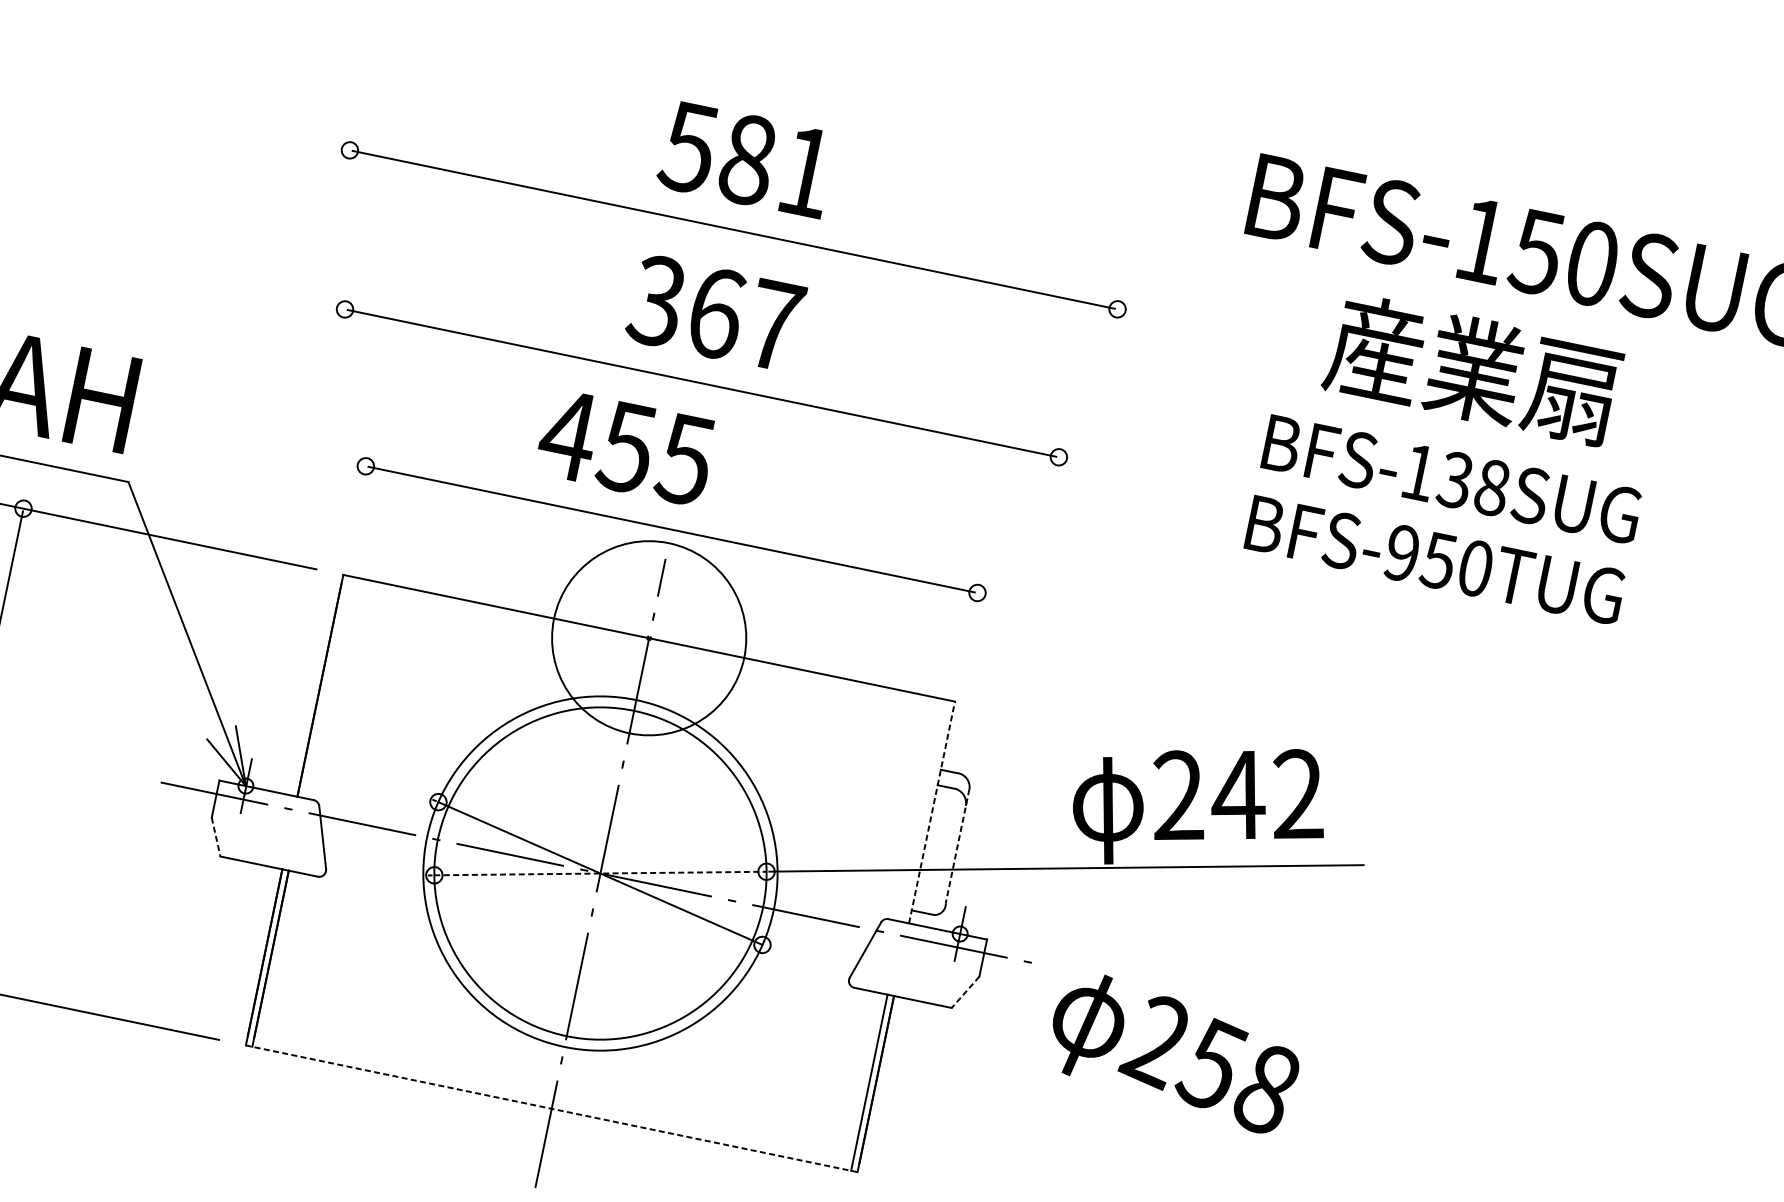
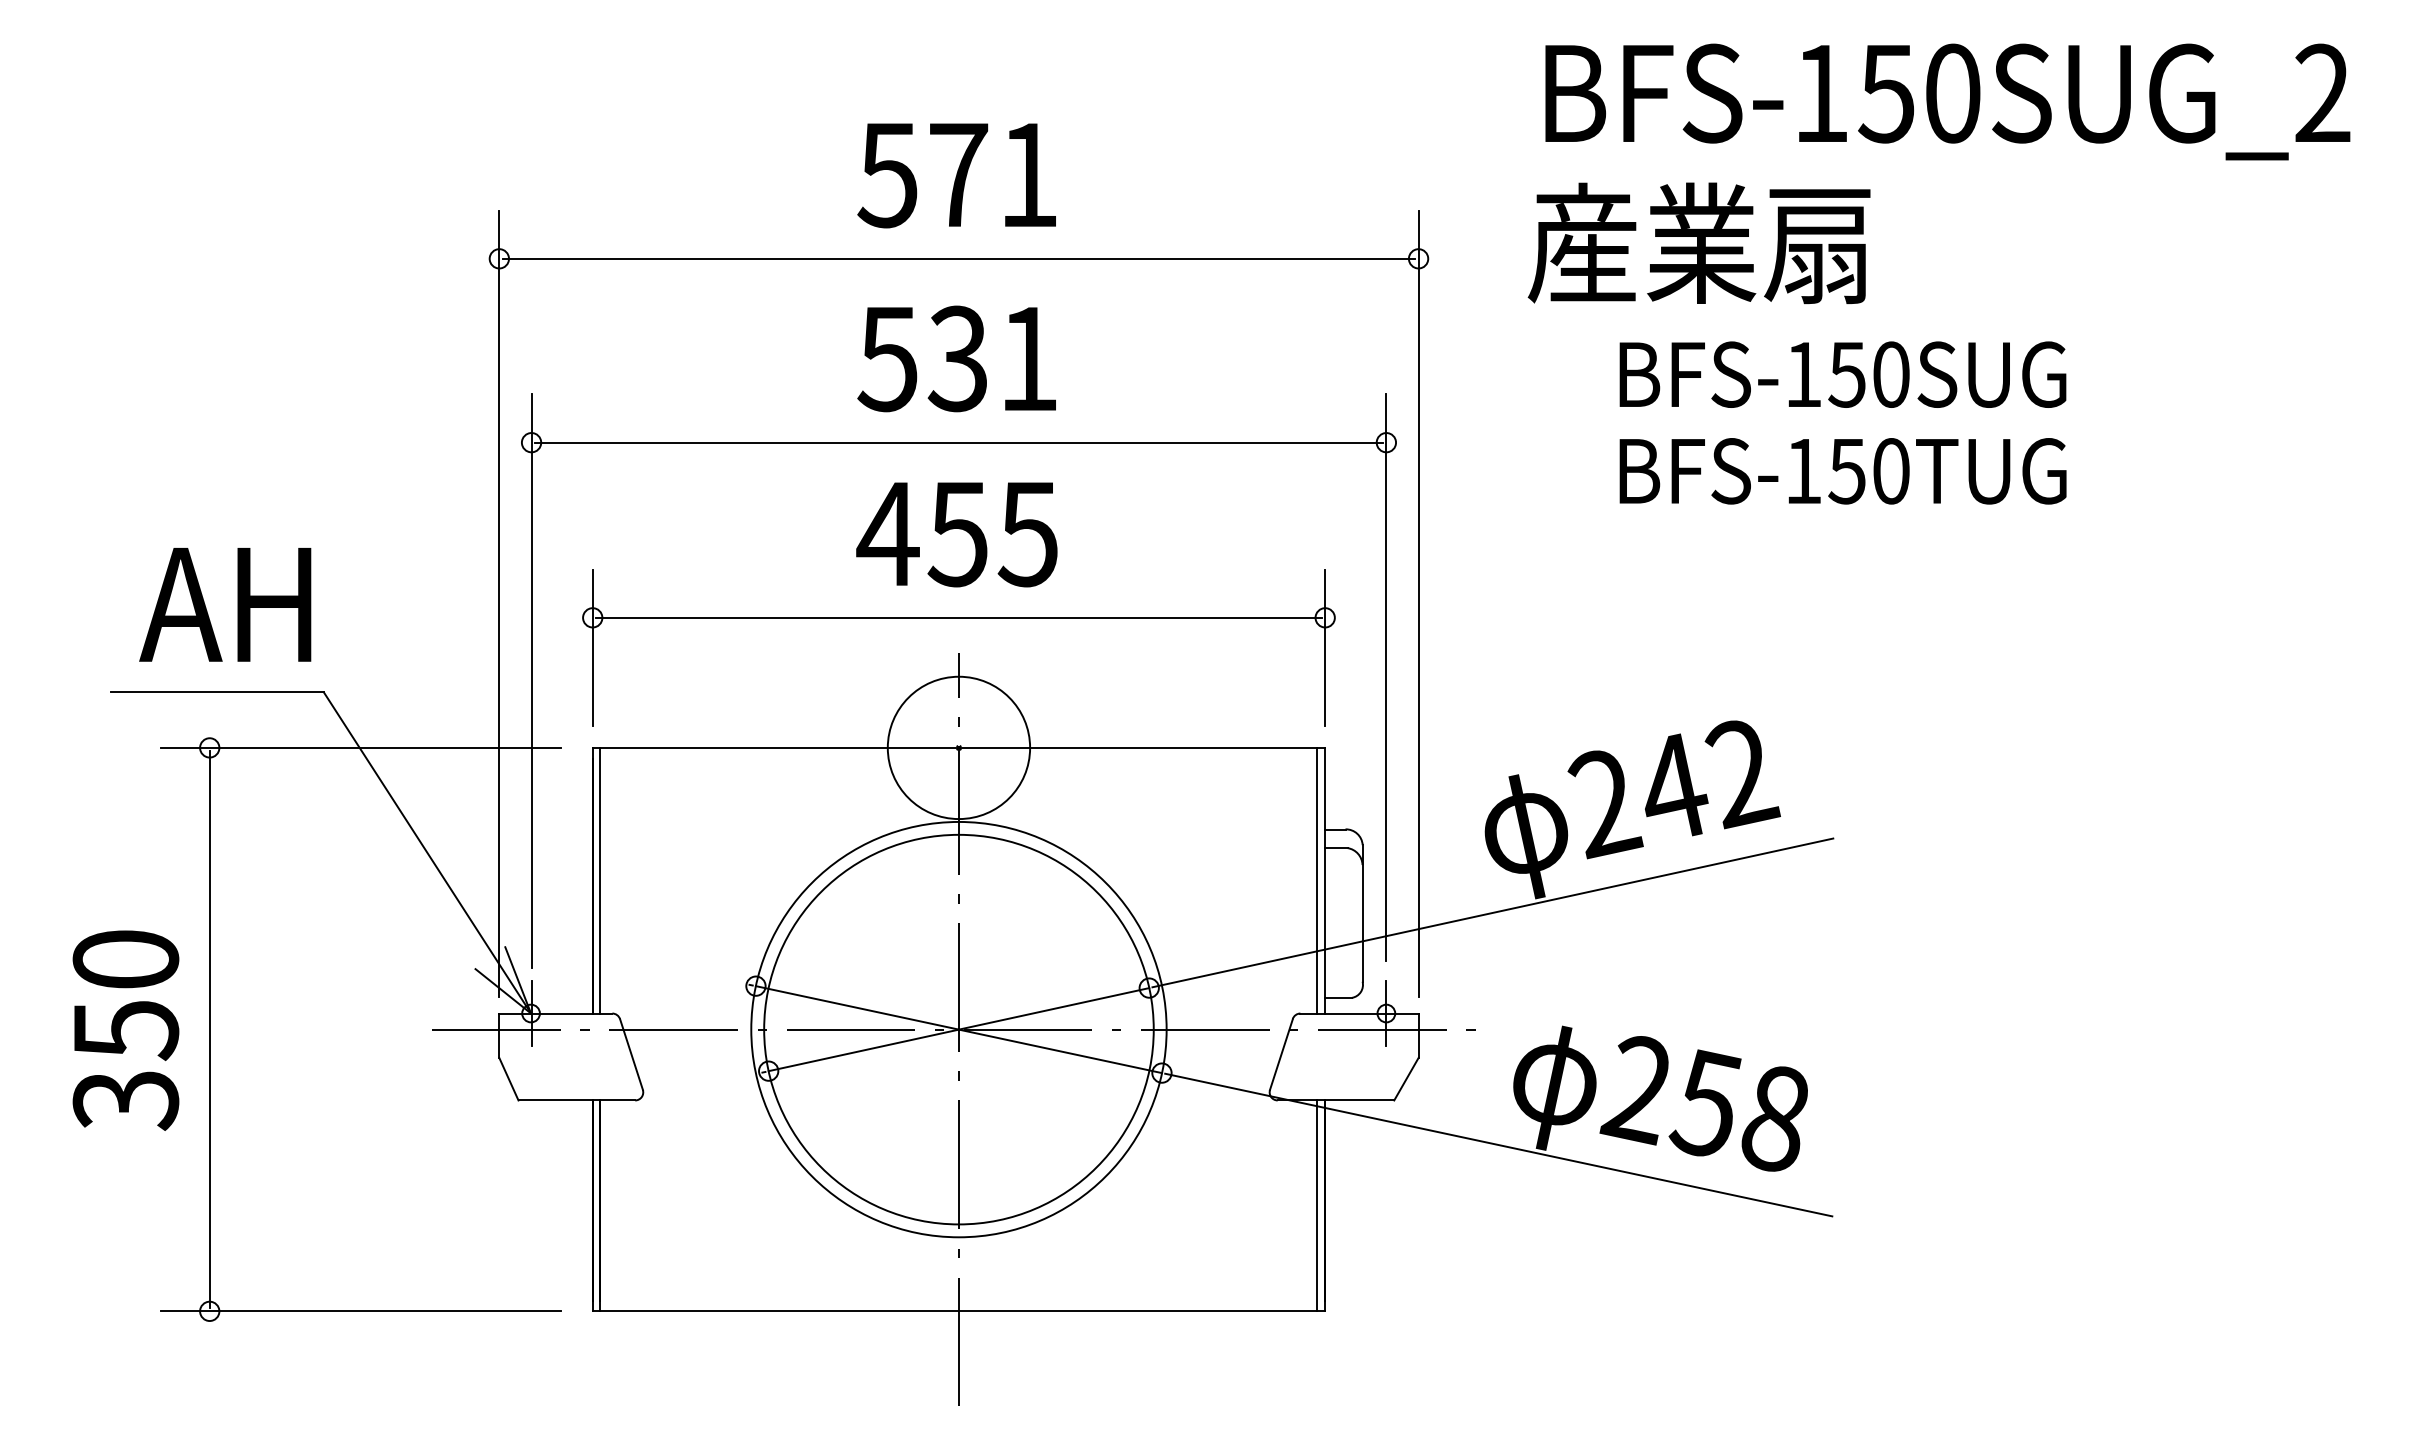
text: (747, 160) -> (958, 175), 581 -> 571
text: (715, 312) -> (957, 358), 367 -> 531
text: (1472, 368) -> (1698, 242), moved
line: (290, 438) -> (499, 603), added
text: (625, 447) -> (956, 534), moved
text: (1473, 483) -> (1868, 374), BFS-138SUG -> BFS-150SUG
line: (360, 491) -> (592, 647), added
line: (303, 508) -> (531, 681), added
text: (1402, 553) -> (1803, 471), BFS-950TUG -> BFS-150TUG
line: (1057, 597) -> (1418, 603), added
line: (972, 617) -> (1325, 647), added
circle: (648, 637) -> (958, 747), size x0.62
line: (1018, 653) -> (1386, 677), added
line: (326, 687) -> (600, 880), added
line: (925, 811) -> (1317, 880), added
line: (932, 812) -> (1325, 880), dashed -> solid
line: (216, 837) -> (509, 1079), dashed -> solid
line: (957, 846) -> (1362, 913), dashed -> solid
line: (600, 873) -> (958, 1029), dashed -> solid
line: (965, 992) -> (1406, 1079), dashed -> solid
line: (1031, 1062) -> (1498, 1144), added
line: (551, 1108) -> (958, 1311), dashed -> solid

